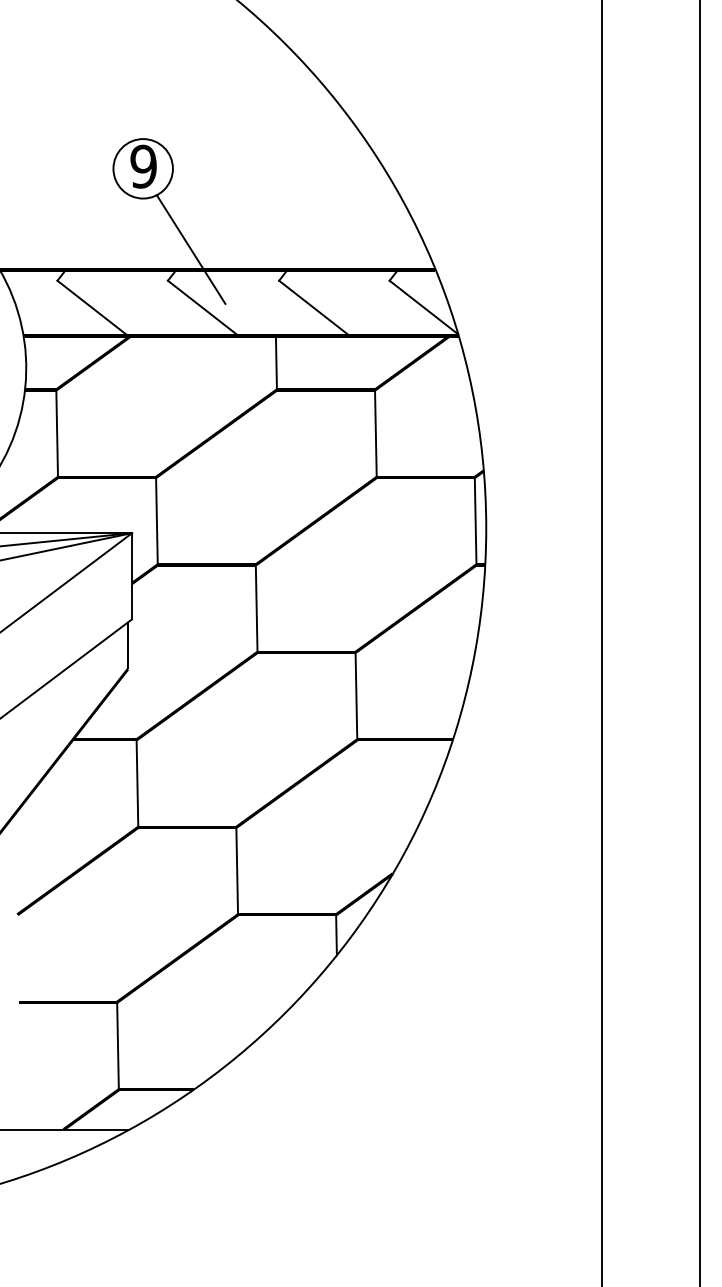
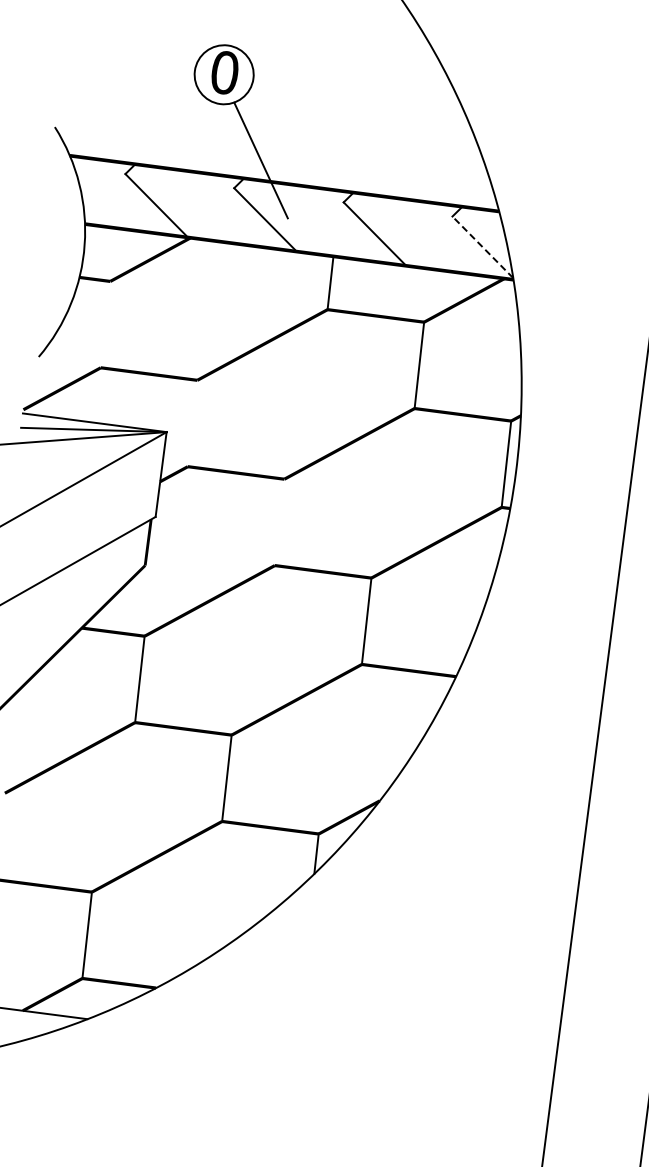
text: (143, 166) -> (224, 72), 9 -> 0
line: (423, 307) -> (482, 247), solid -> dashed
line: (57, 433) -> (105, 324), removed
line: (156, 520) -> (192, 422), removed
line: (256, 608) -> (279, 522), removed

